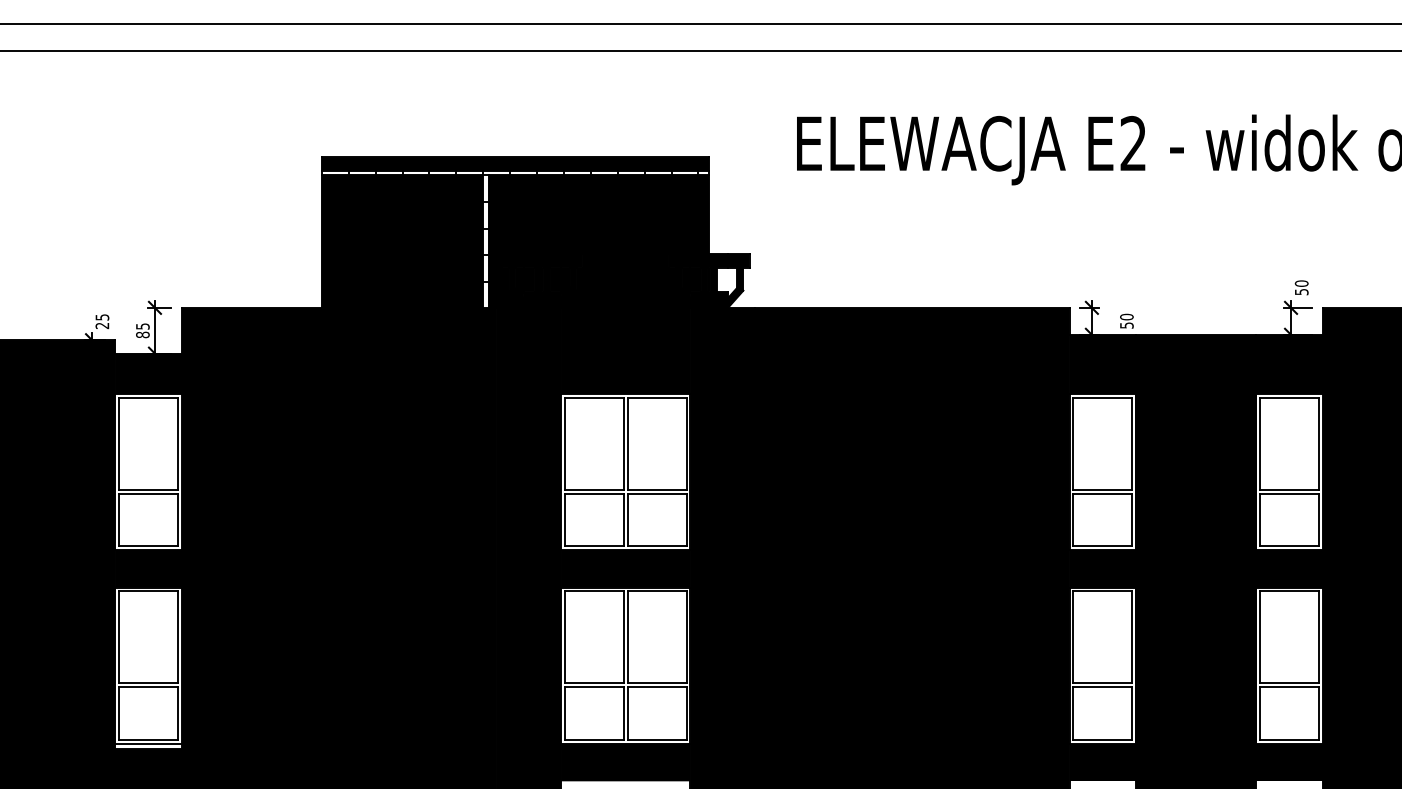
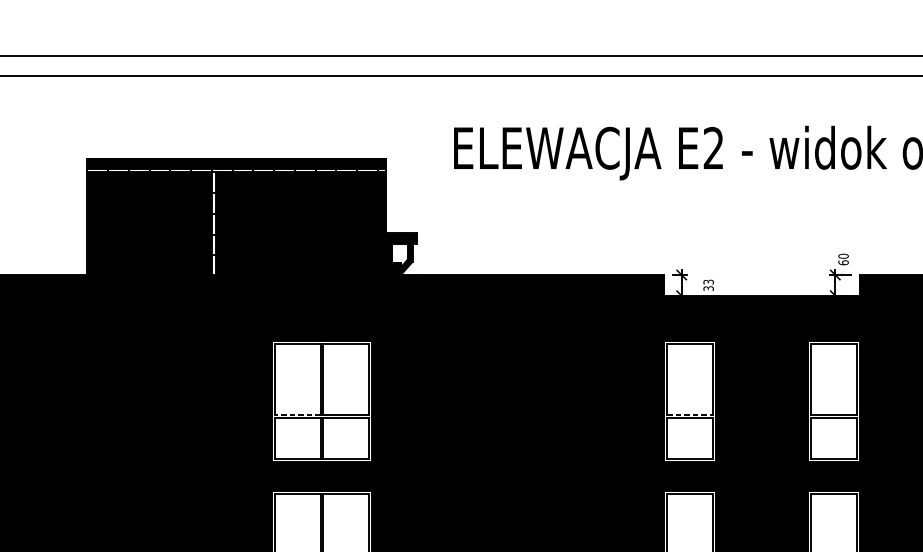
text: (1301, 291) -> (843, 262), 50 -> 60
text: (1126, 320) -> (708, 284), 50 -> 33
line: (593, 489) -> (297, 415), solid -> dashed
line: (1103, 489) -> (690, 415), solid -> dashed

